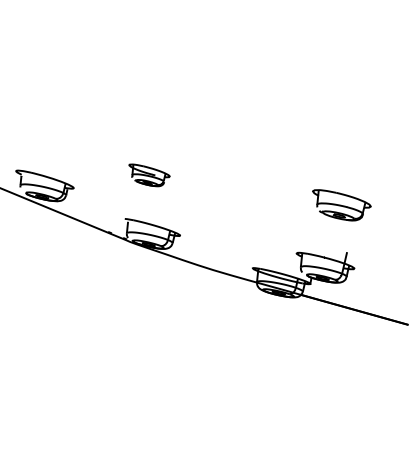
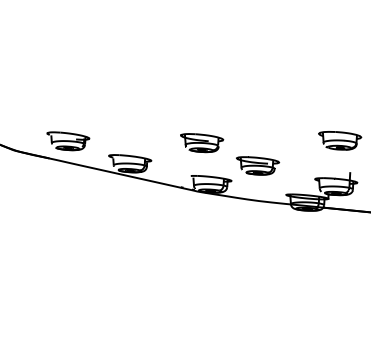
part: (148, 176) -> (202, 143), size x1.43
part: (221, 220) -> (258, 165), added

